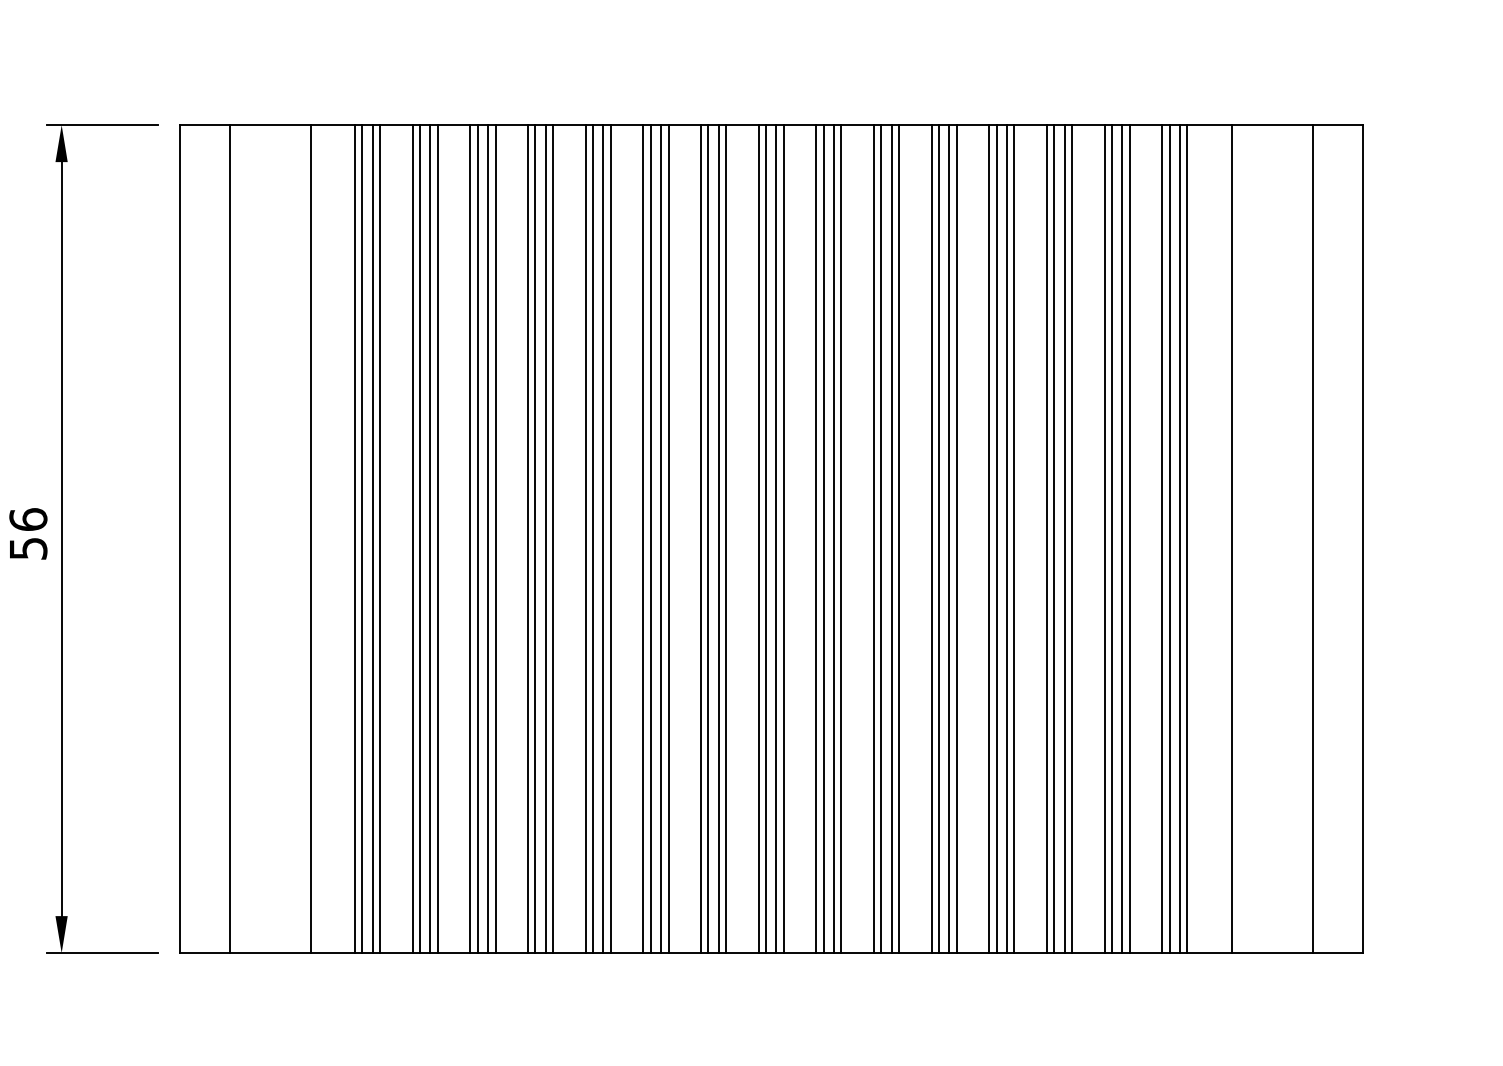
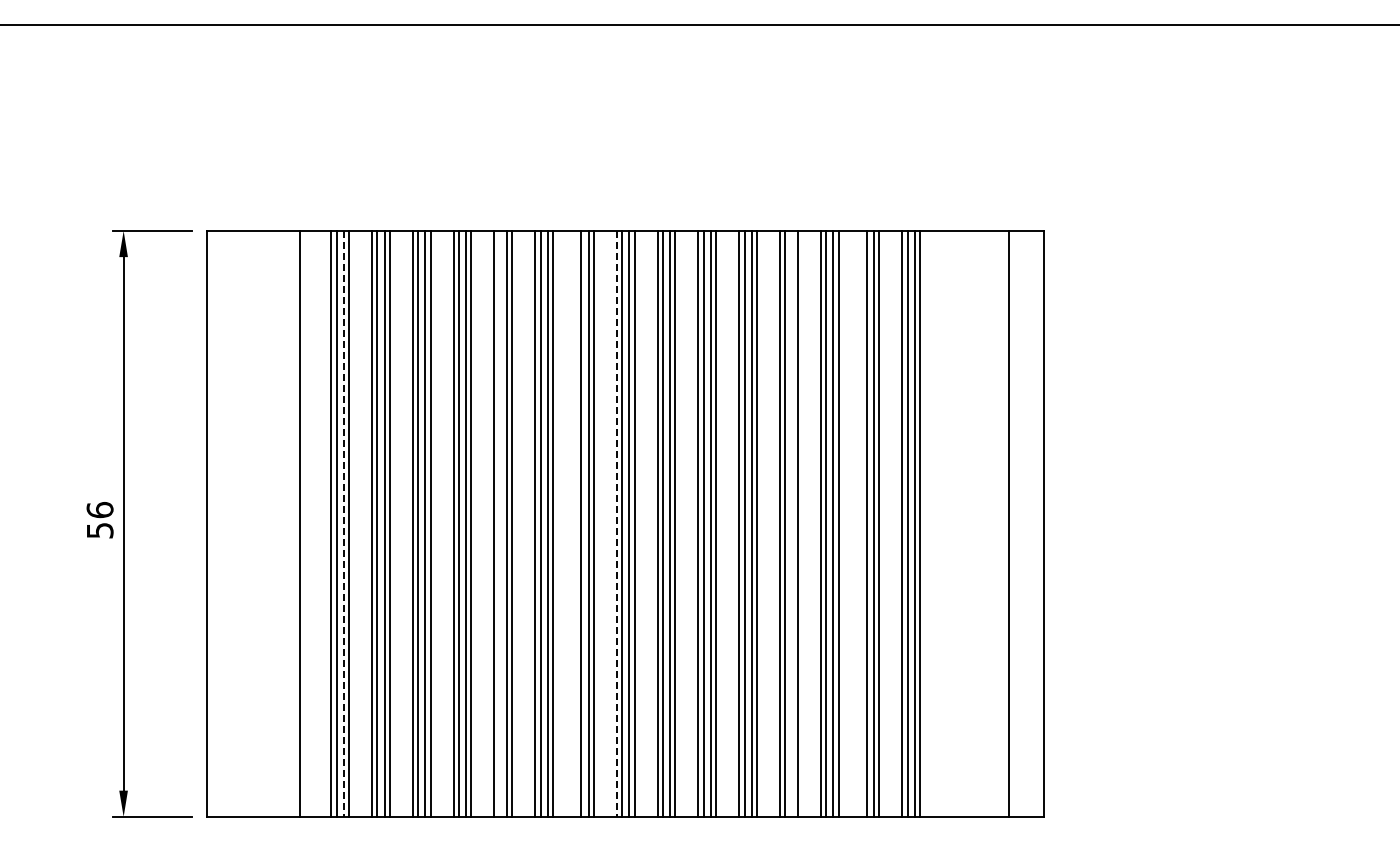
line: (229, 538) -> (242, 523), removed
line: (372, 538) -> (343, 523), solid -> dashed
line: (592, 538) -> (499, 523), removed
line: (701, 538) -> (576, 523), removed
line: (758, 538) -> (616, 523), solid -> dashed
line: (1006, 538) -> (792, 523), removed
line: (1104, 538) -> (861, 523), removed
line: (1231, 538) -> (951, 523), removed

